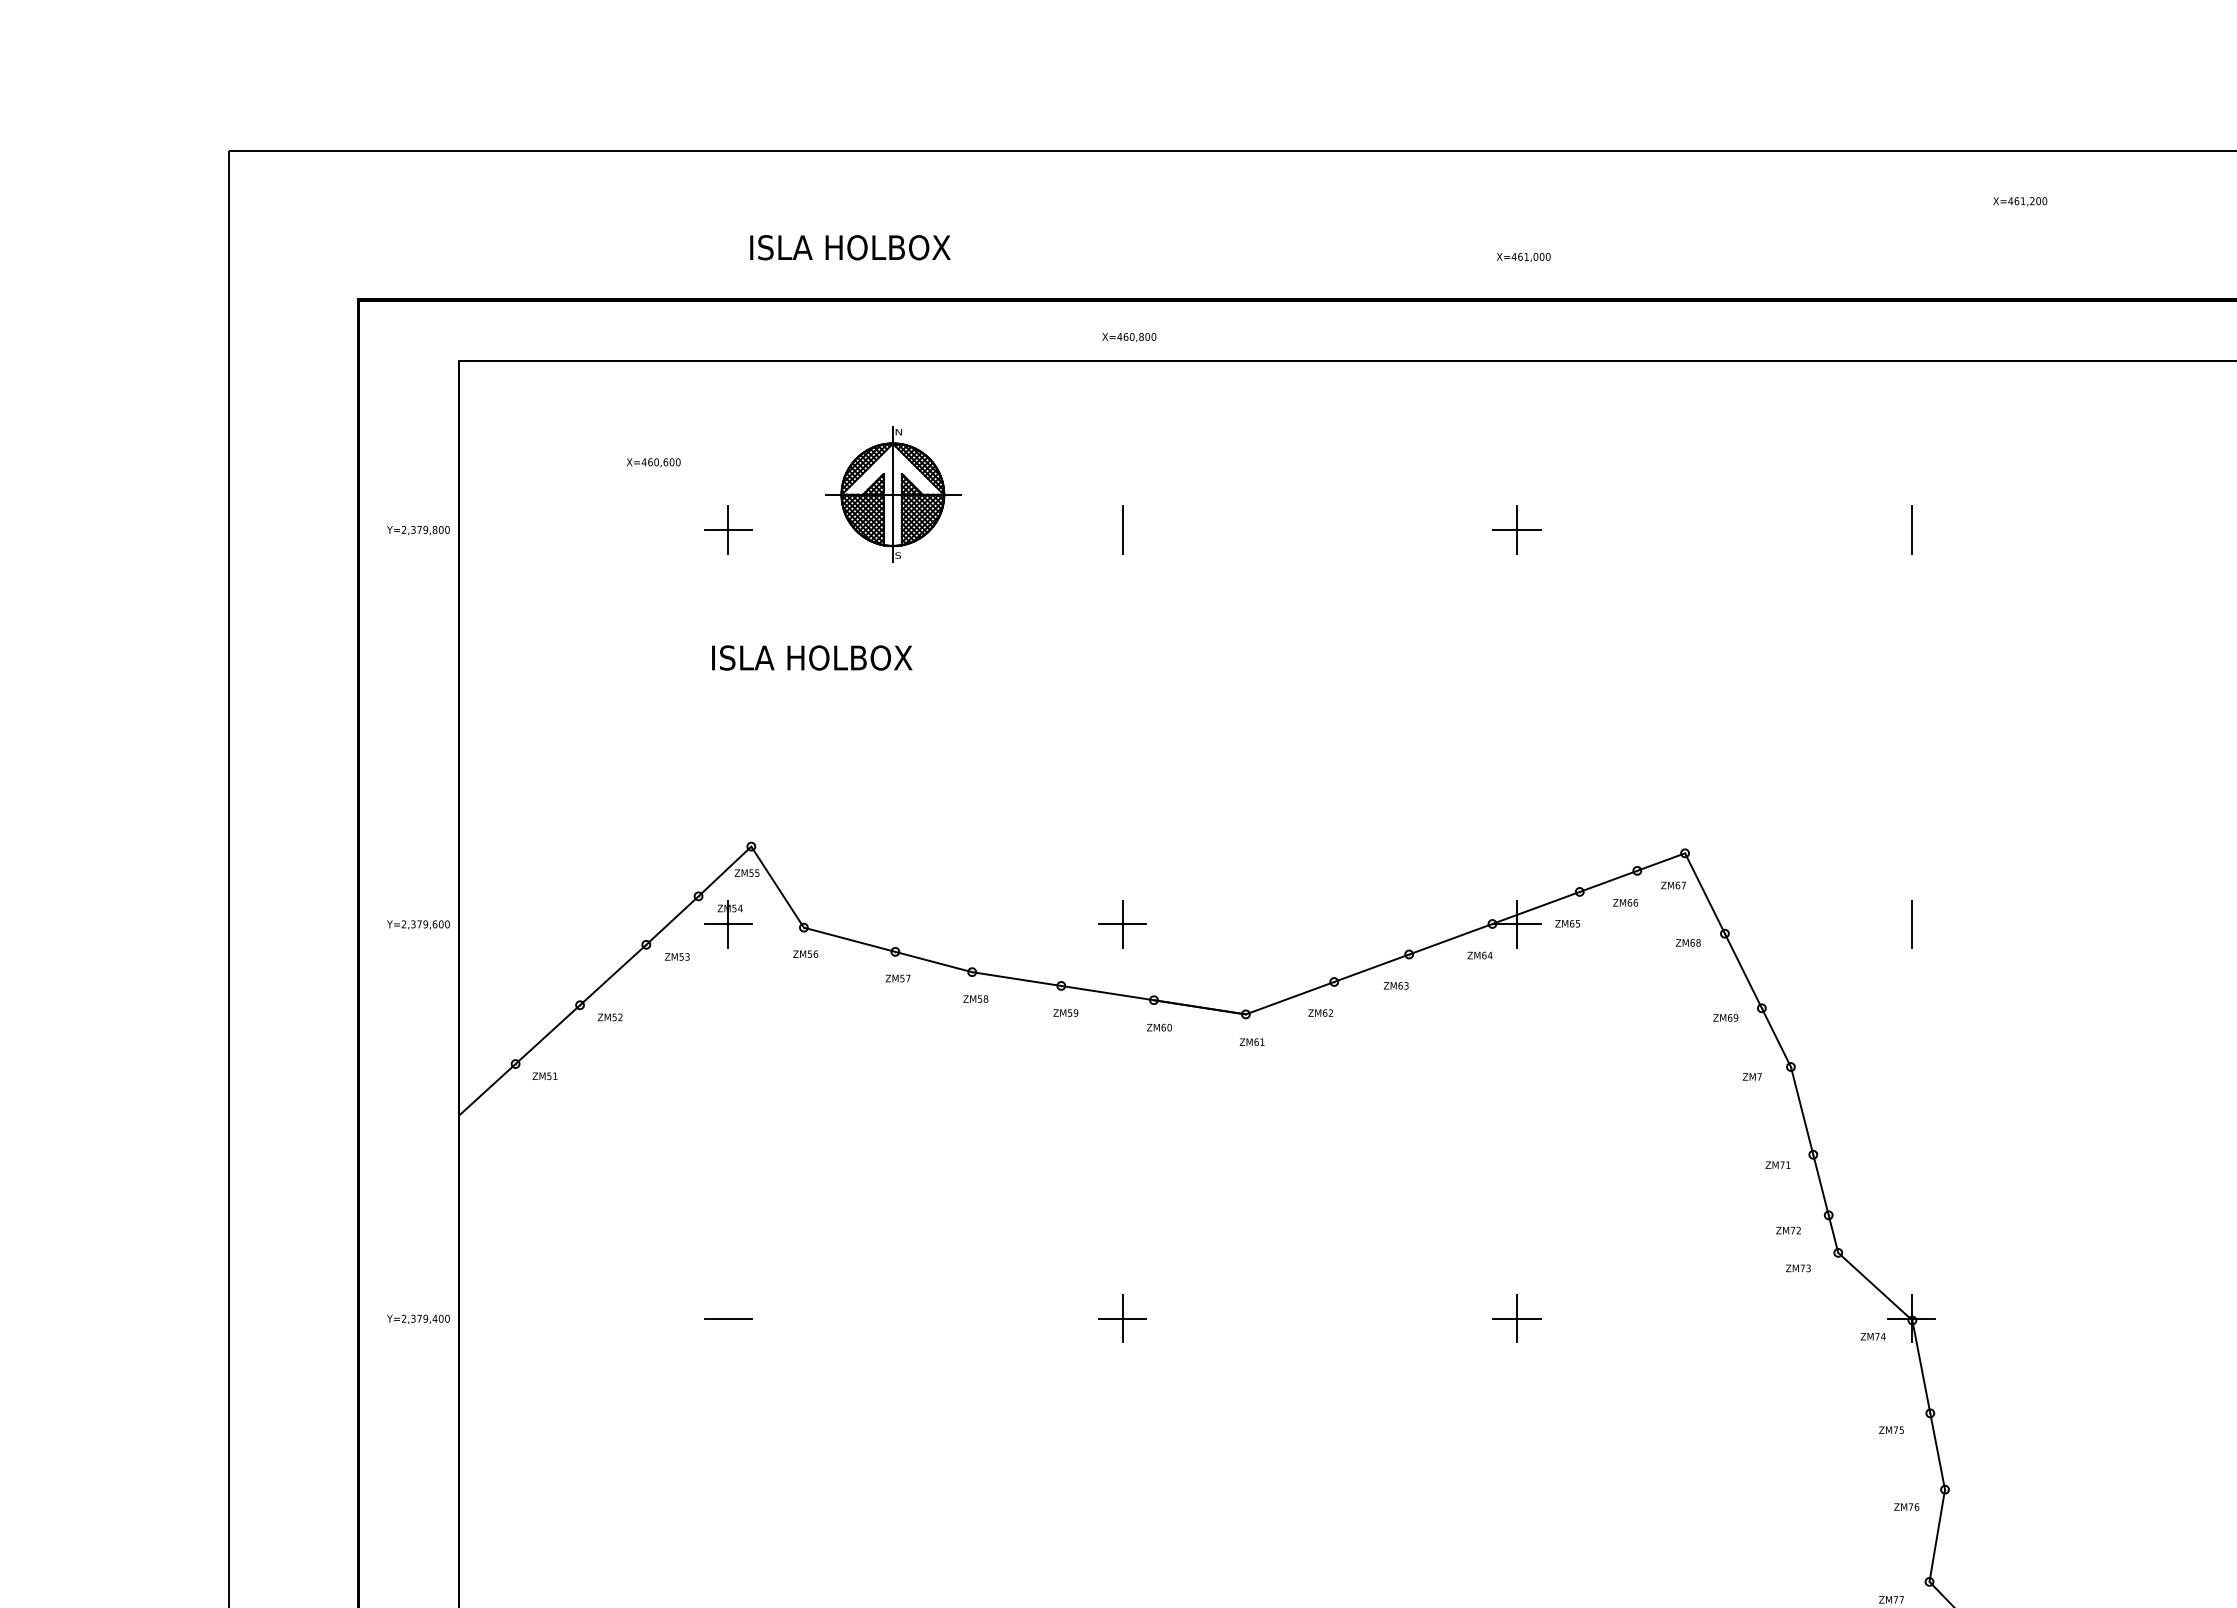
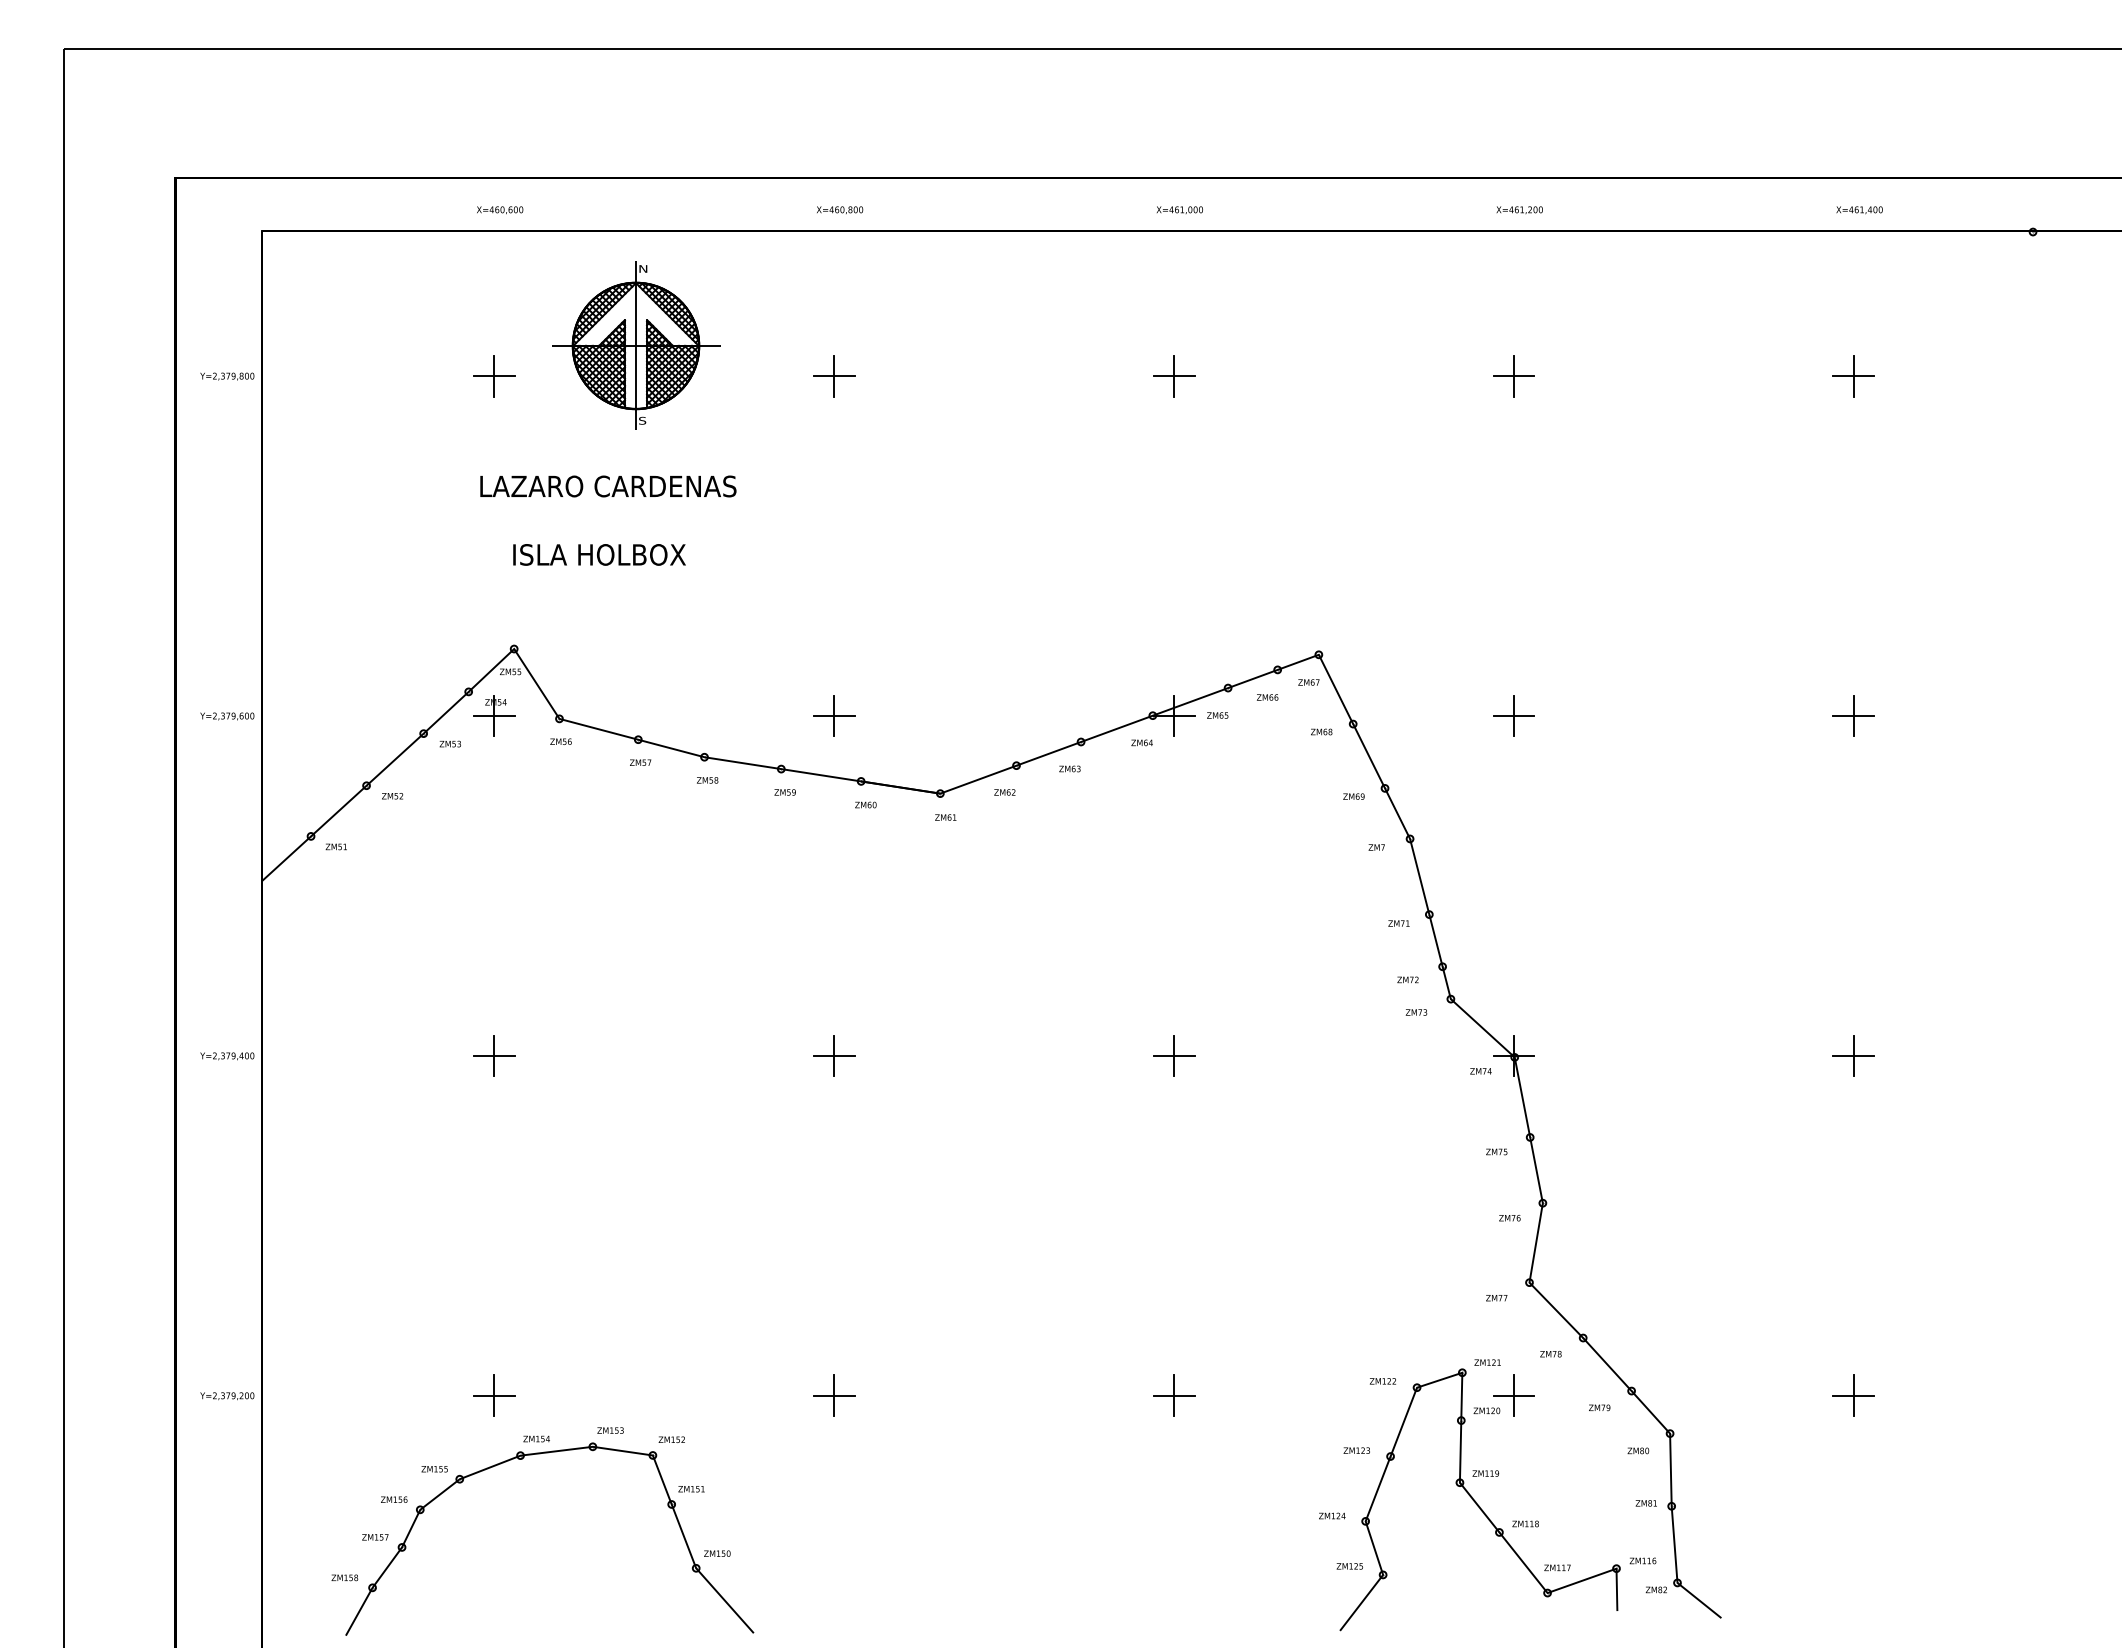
text: (2020, 201) -> (1519, 210), moved
text: (850, 247) -> (599, 554), moved
text: (1523, 256) -> (1179, 209), moved
text: (654, 463) -> (500, 210), moved
part: (893, 494) -> (636, 345), size x1.43
line: (1121, 530) -> (833, 376), added
line: (1910, 530) -> (1513, 376), added
text: (861, 658) -> (609, 486), ISLA HOLBOX -> LAZARO CARDENAS
line: (1910, 924) -> (1513, 716), added
line: (728, 1318) -> (494, 1055), added

